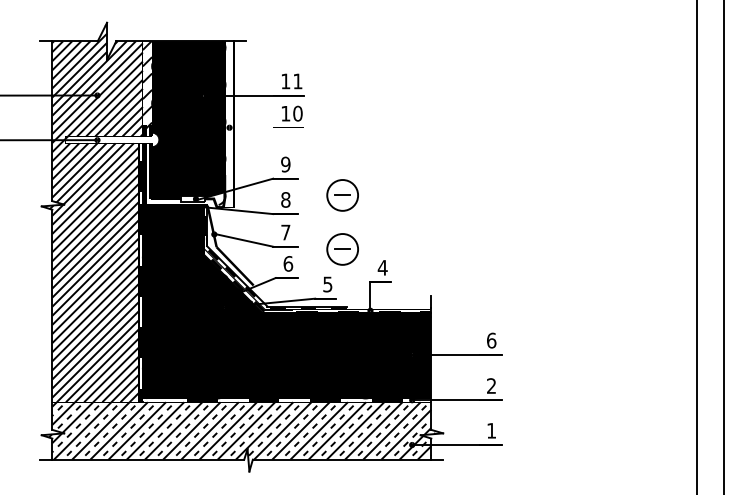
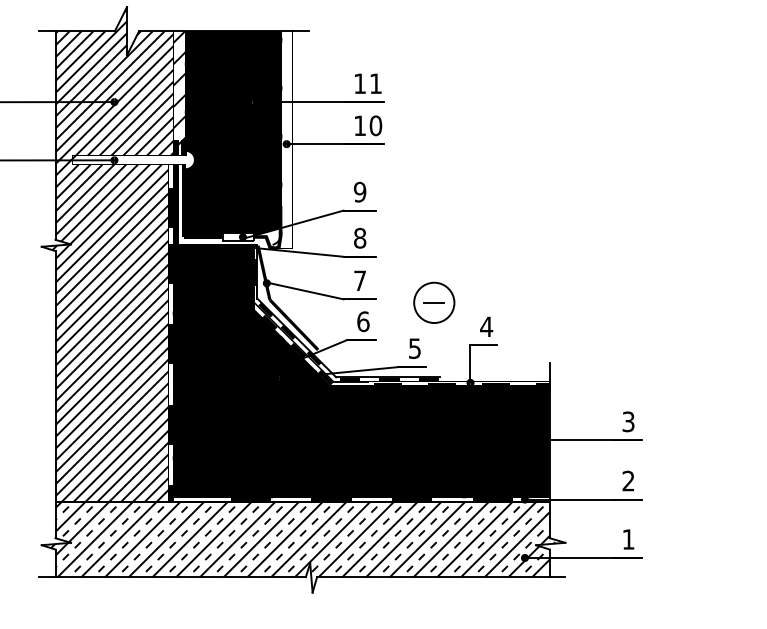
line: (266, 127) -> (334, 143), added
part: (342, 195) -> (434, 232), removed
text: (491, 340) -> (628, 421), 6 -> 3

